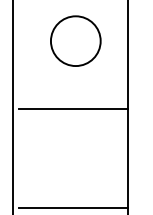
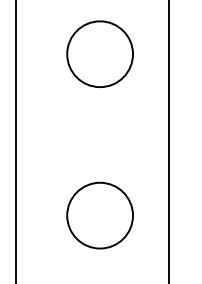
line: (73, 108) -> (97, 143), removed
circle: (75, 162) -> (99, 214), added
line: (73, 208) -> (97, 275), removed

